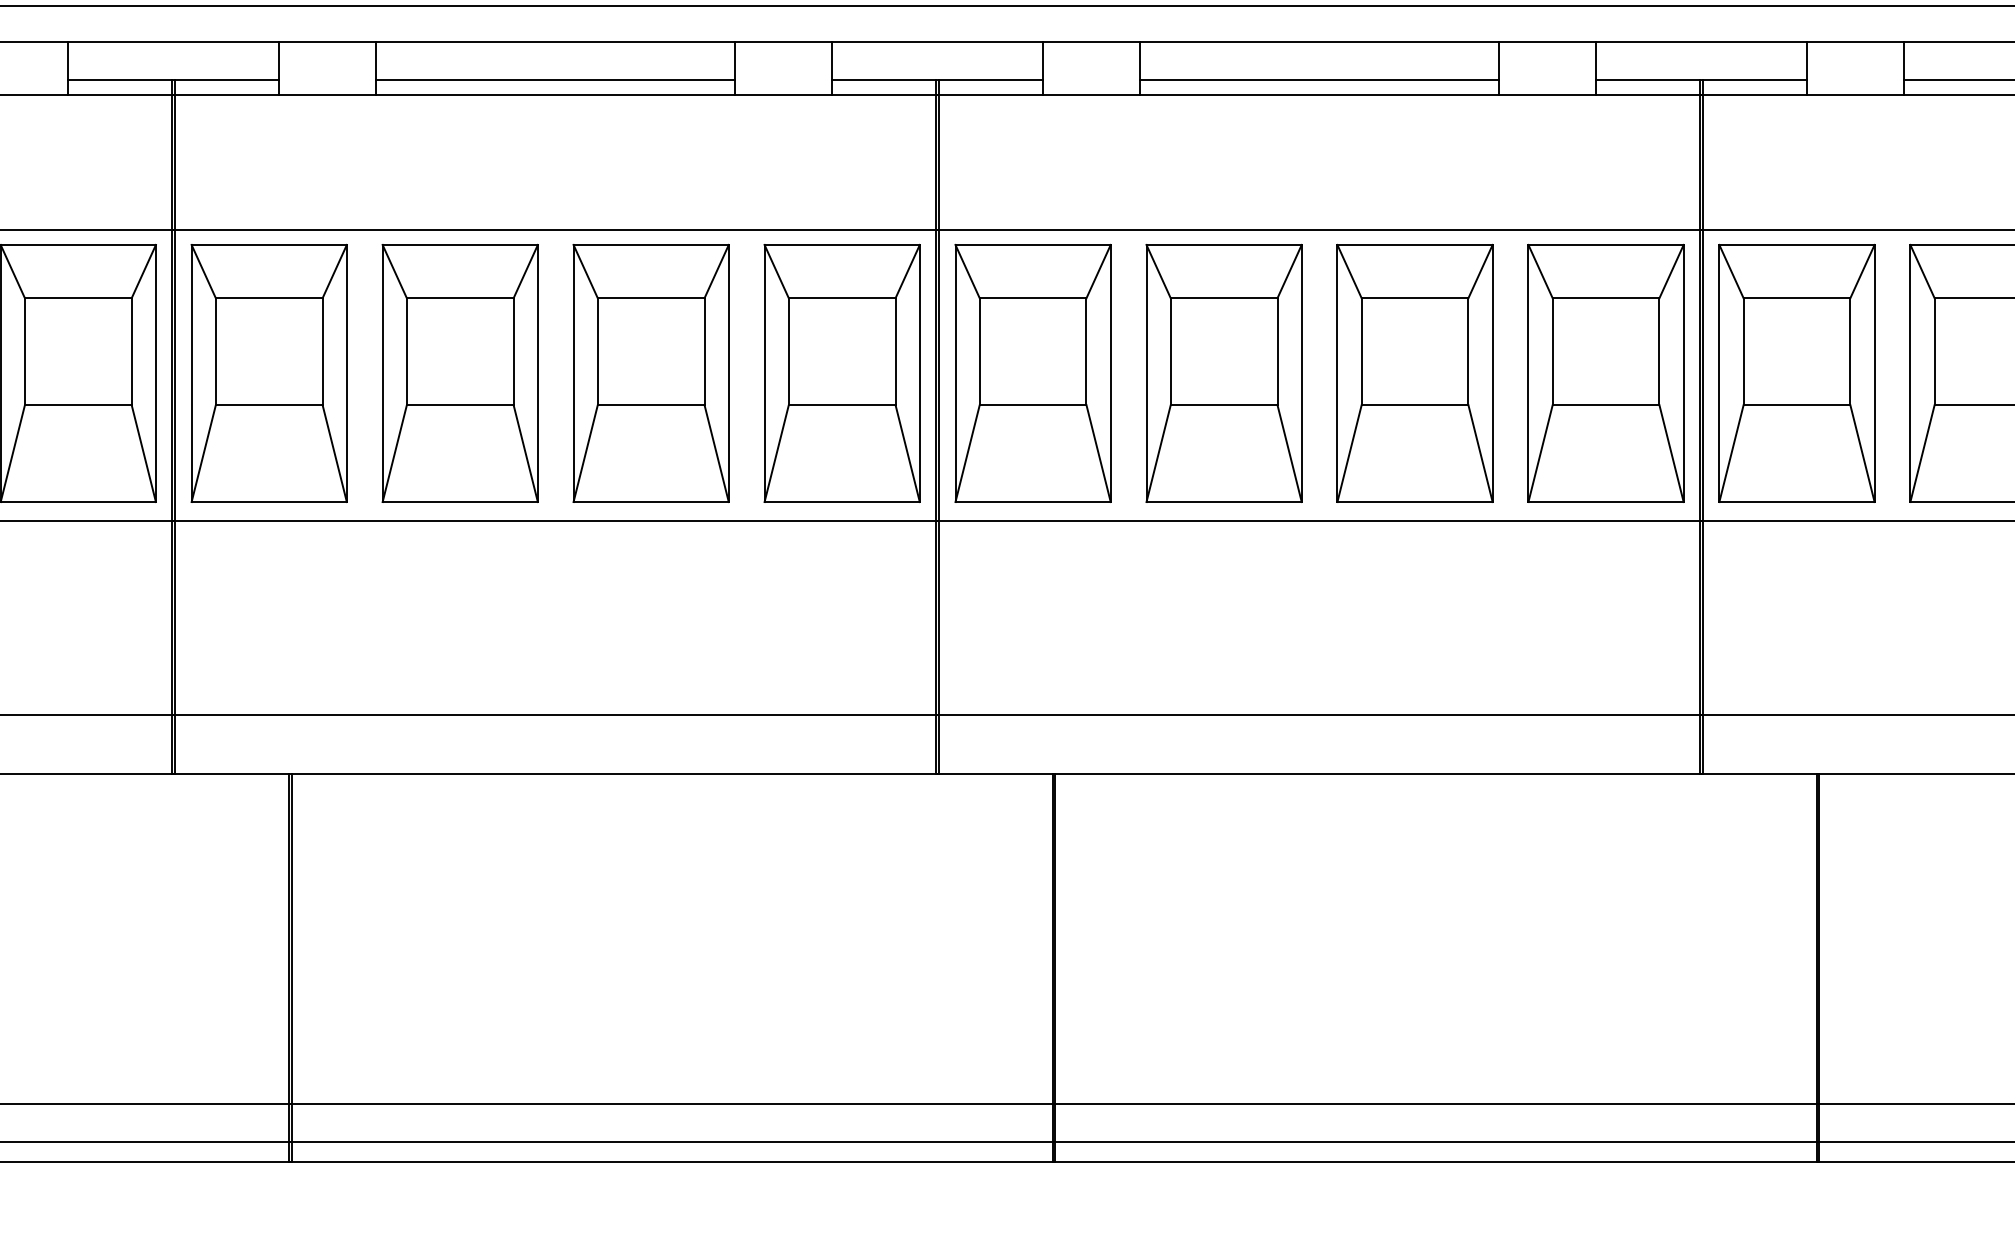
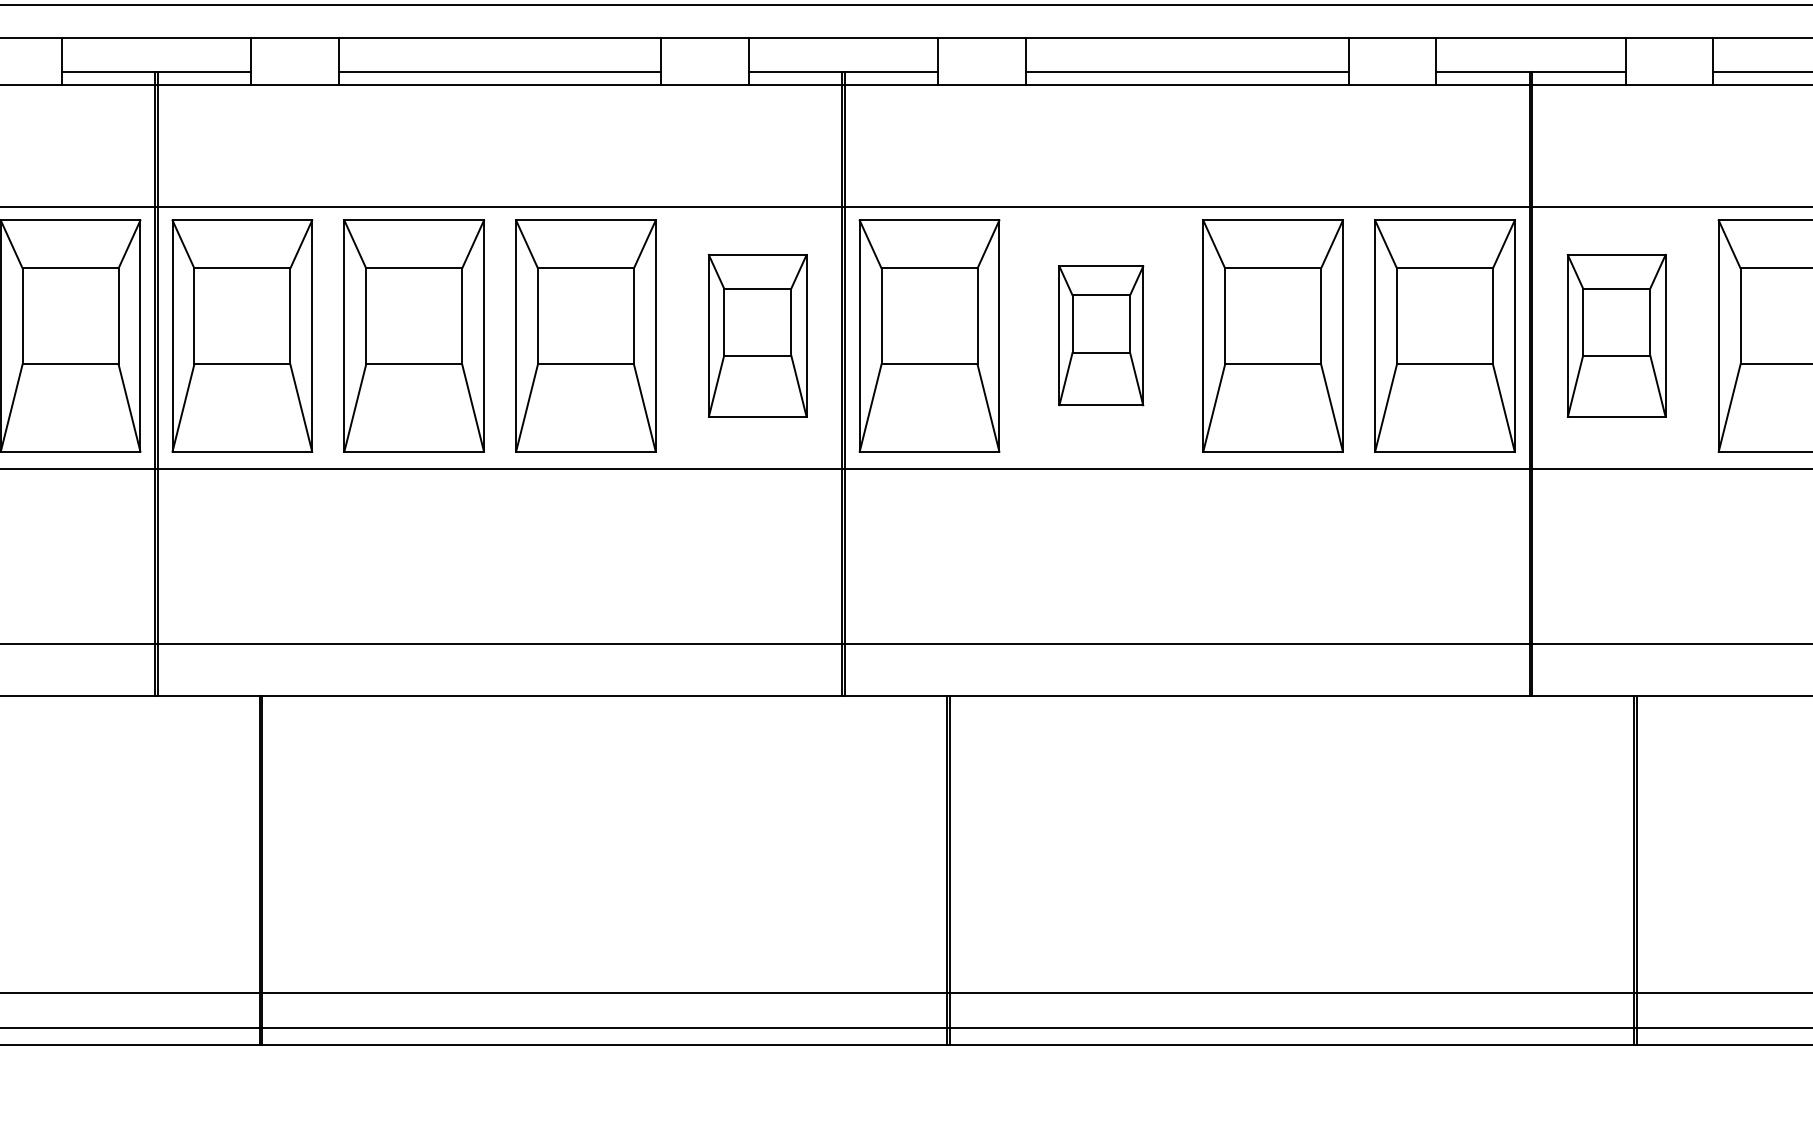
part: (841, 372) -> (757, 335), size x0.7
part: (1223, 372) -> (1100, 335), size x0.6
part: (1796, 372) -> (1616, 335), size x0.7

